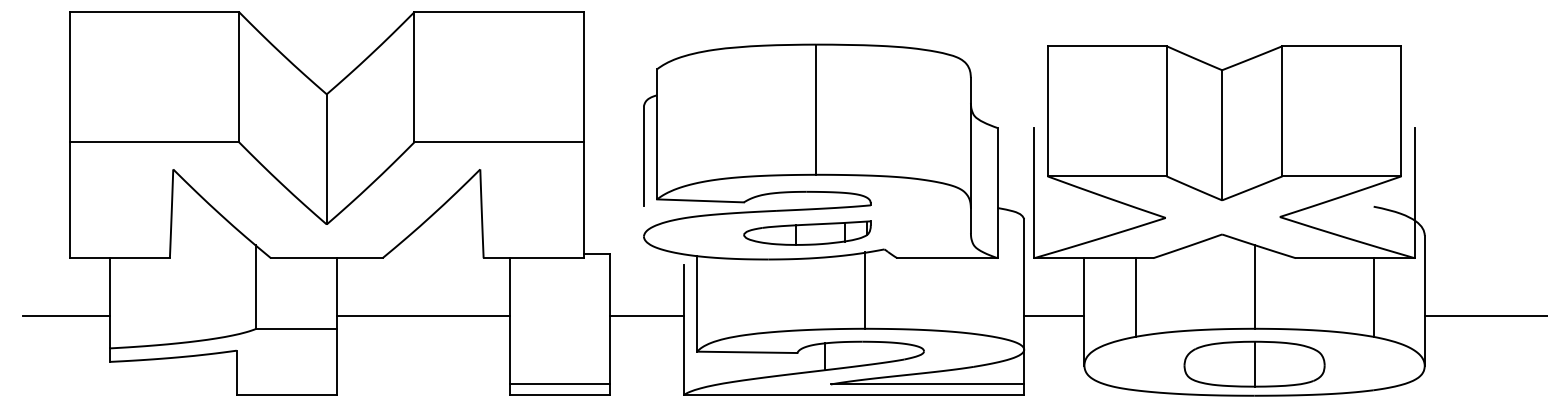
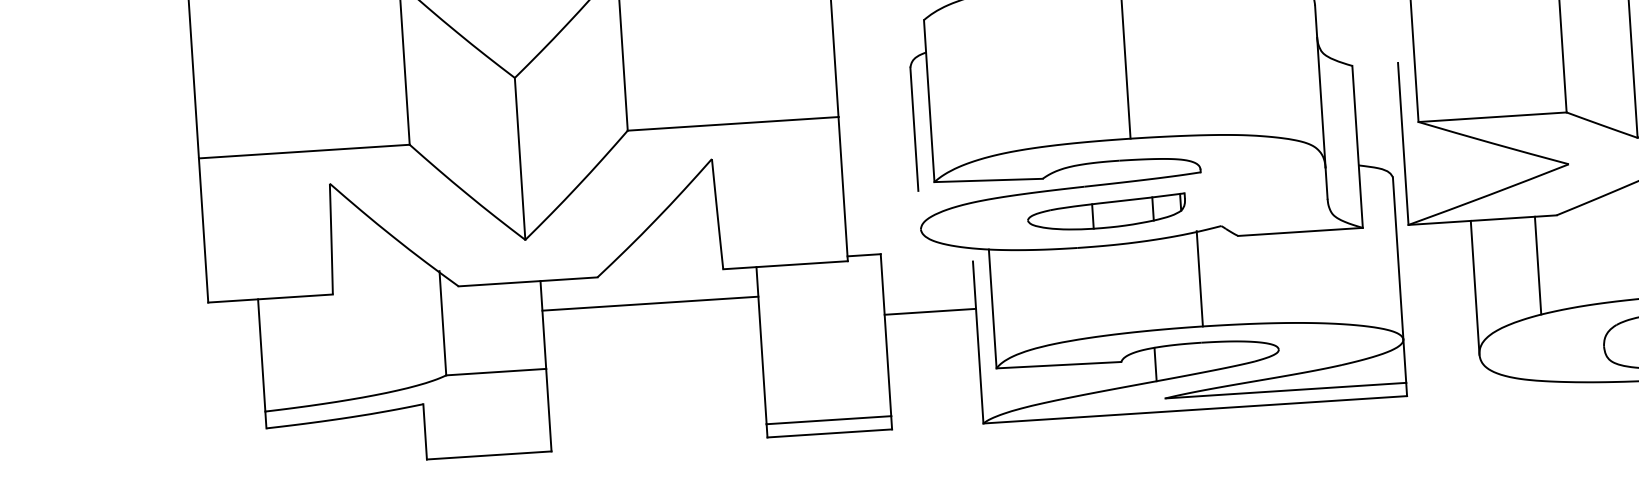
part: (807, 232) -> (1106, 212), moved
line: (66, 315) -> (208, 374), removed
line: (423, 315) -> (650, 303), moved
line: (646, 315) -> (929, 311), moved
line: (1054, 315) -> (1438, 294), removed

